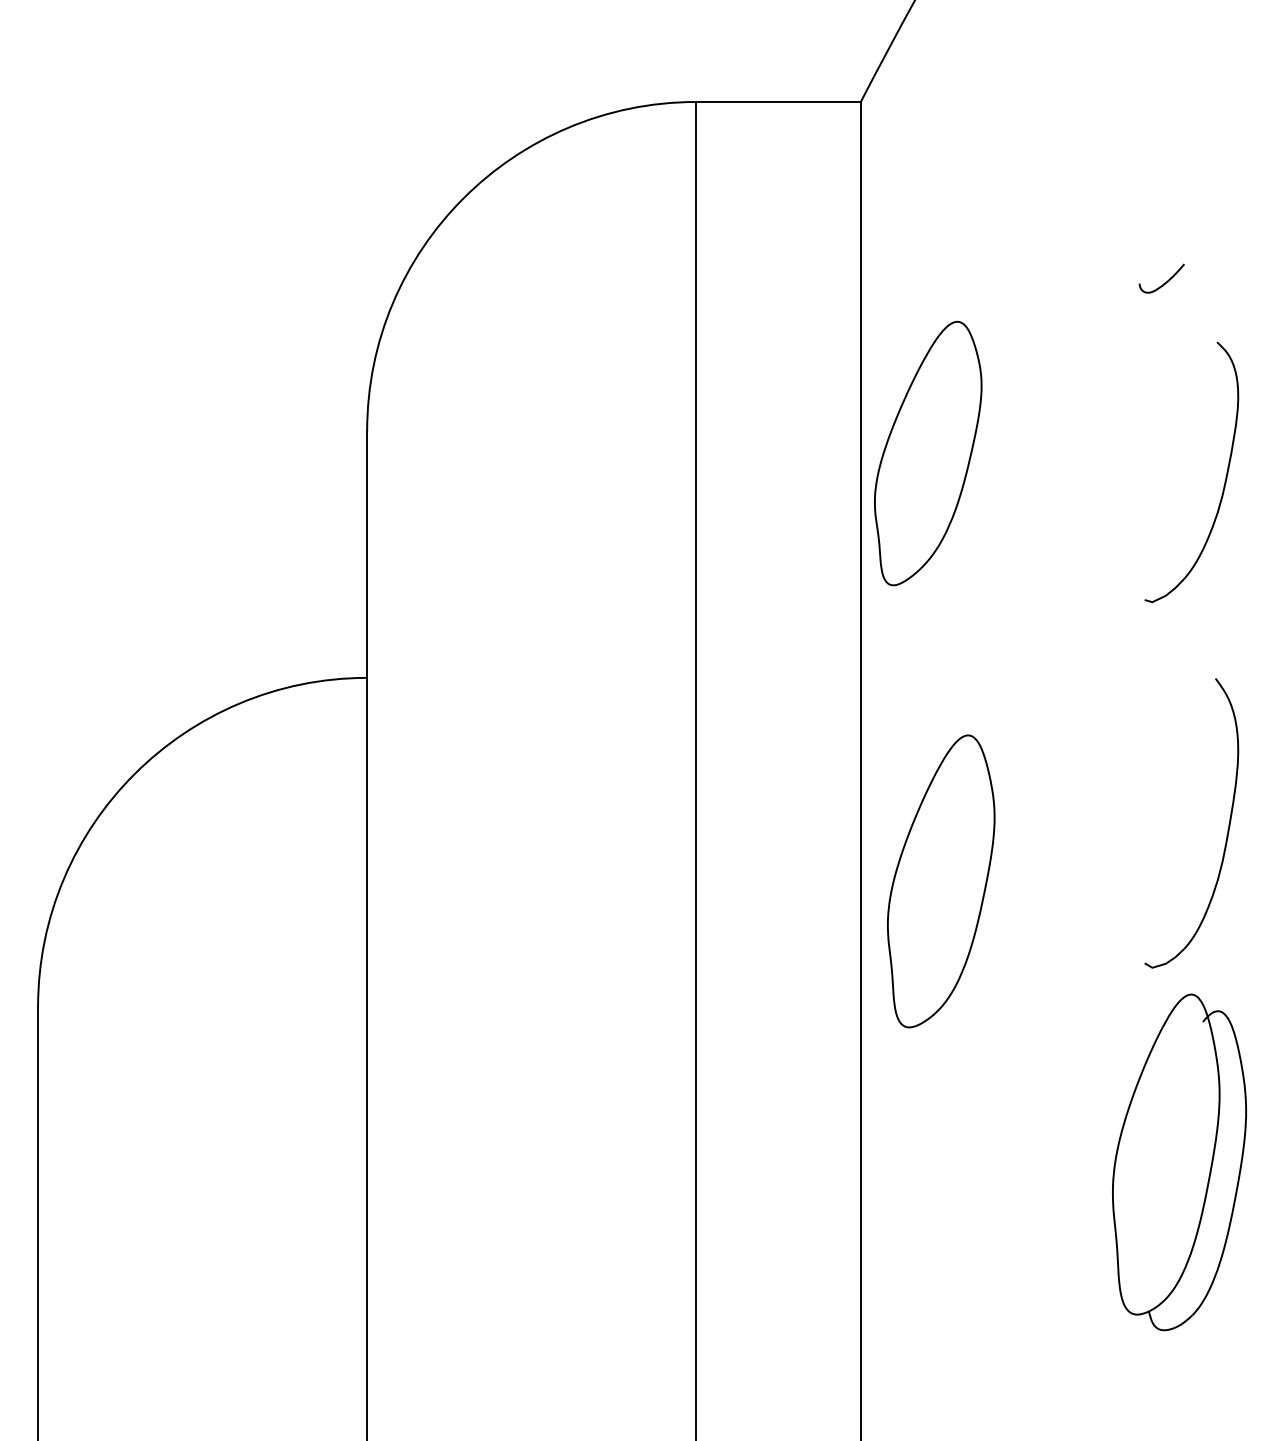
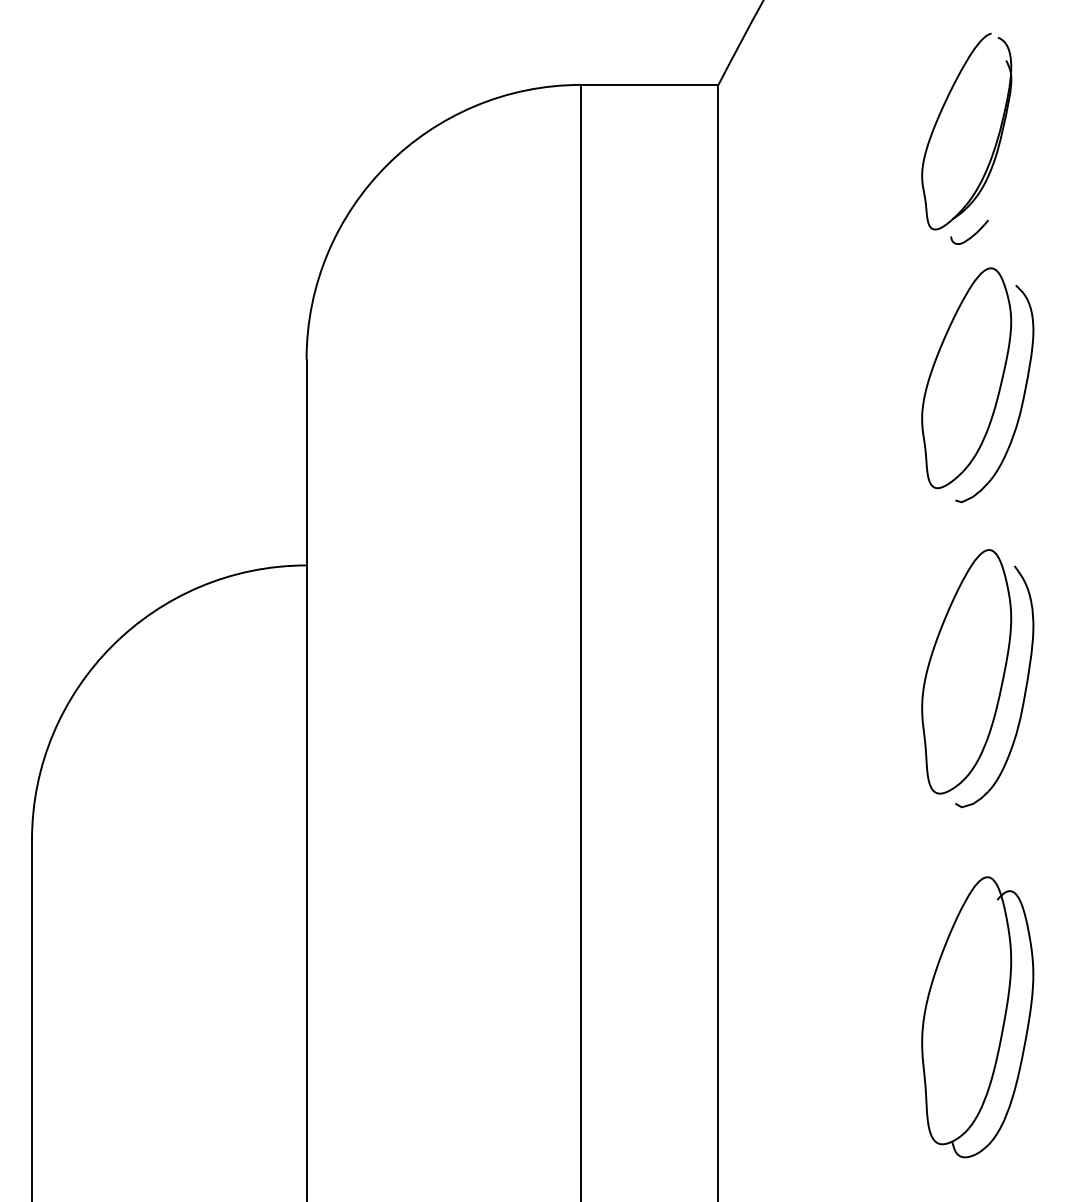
part: (1125, 141) -> (939, 117), added
part: (928, 453) -> (966, 378), moved
part: (941, 881) -> (966, 671), moved
part: (1179, 1162) -> (977, 1017), moved

